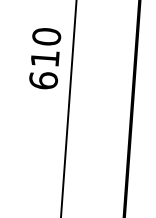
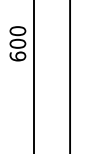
text: (44, 58) -> (17, 43), 610 -> 600

